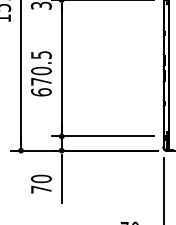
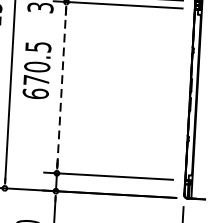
line: (61, 67) -> (61, 86), solid -> dashed
text: (41, 73) -> (37, 70), moved

